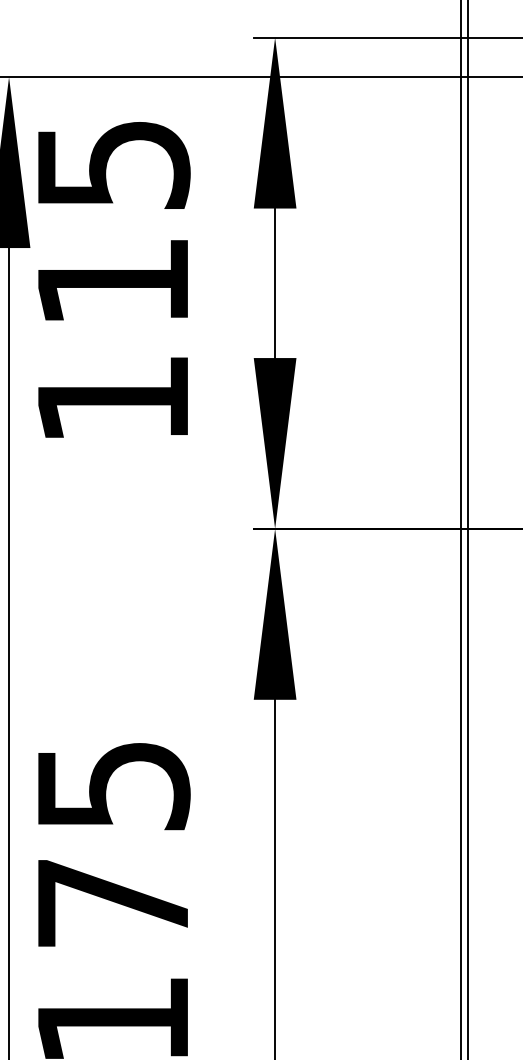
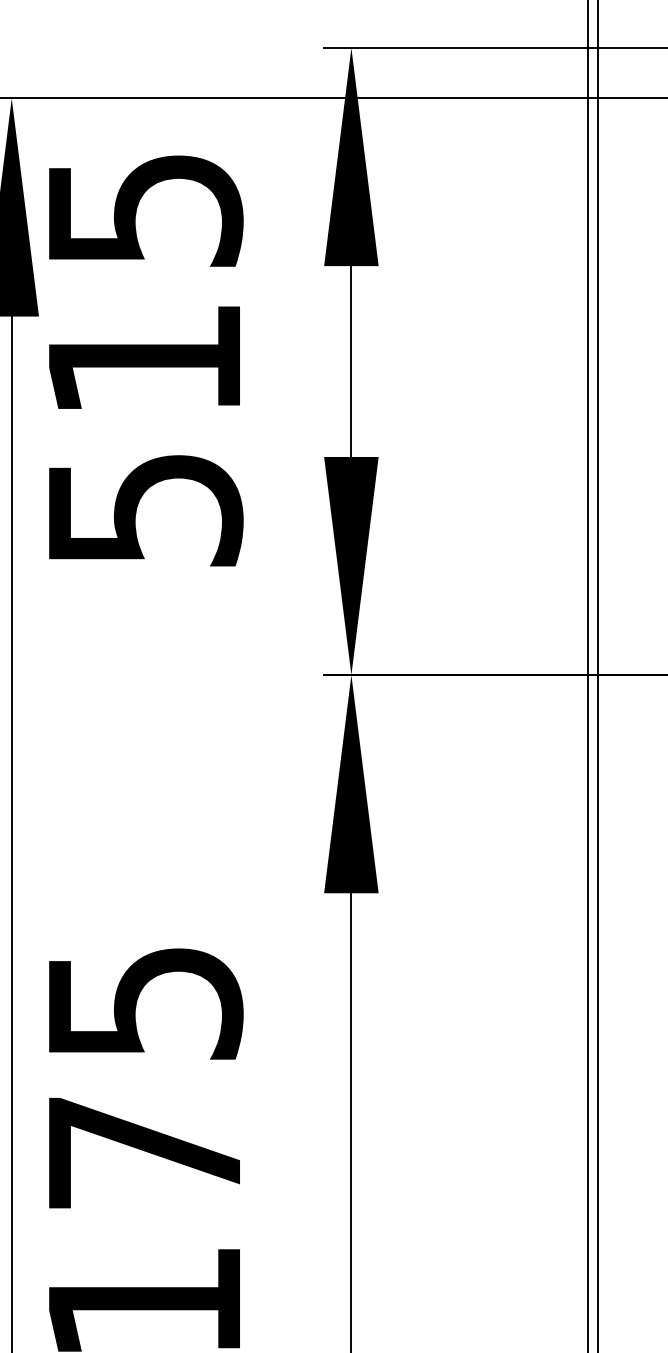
text: (114, 399) -> (146, 509), 115 -> 515

